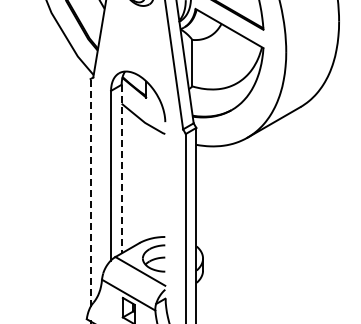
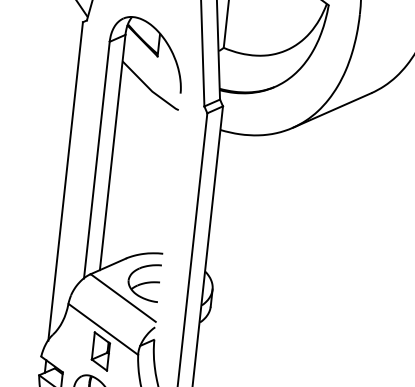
line: (121, 169) -> (112, 153), dashed -> solid
line: (90, 192) -> (65, 180), dashed -> solid

